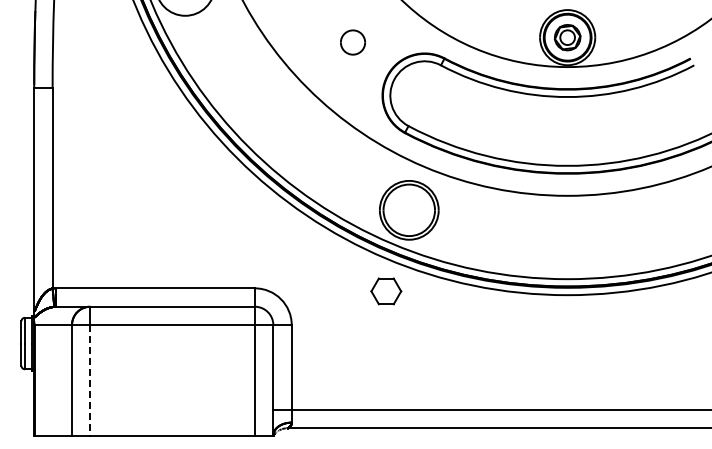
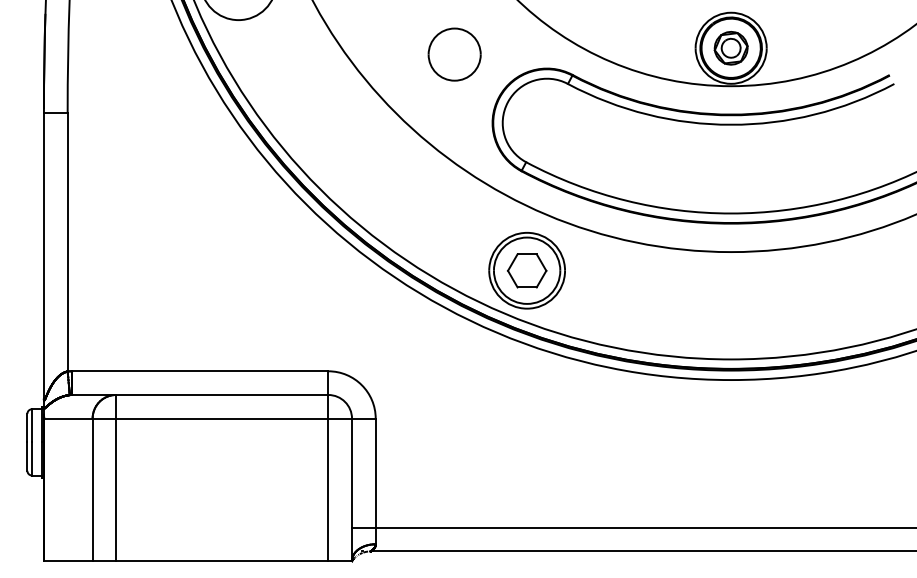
part: (352, 42) -> (453, 54), size x1.67
part: (386, 291) -> (527, 270), moved
line: (90, 380) -> (116, 489), dashed -> solid

